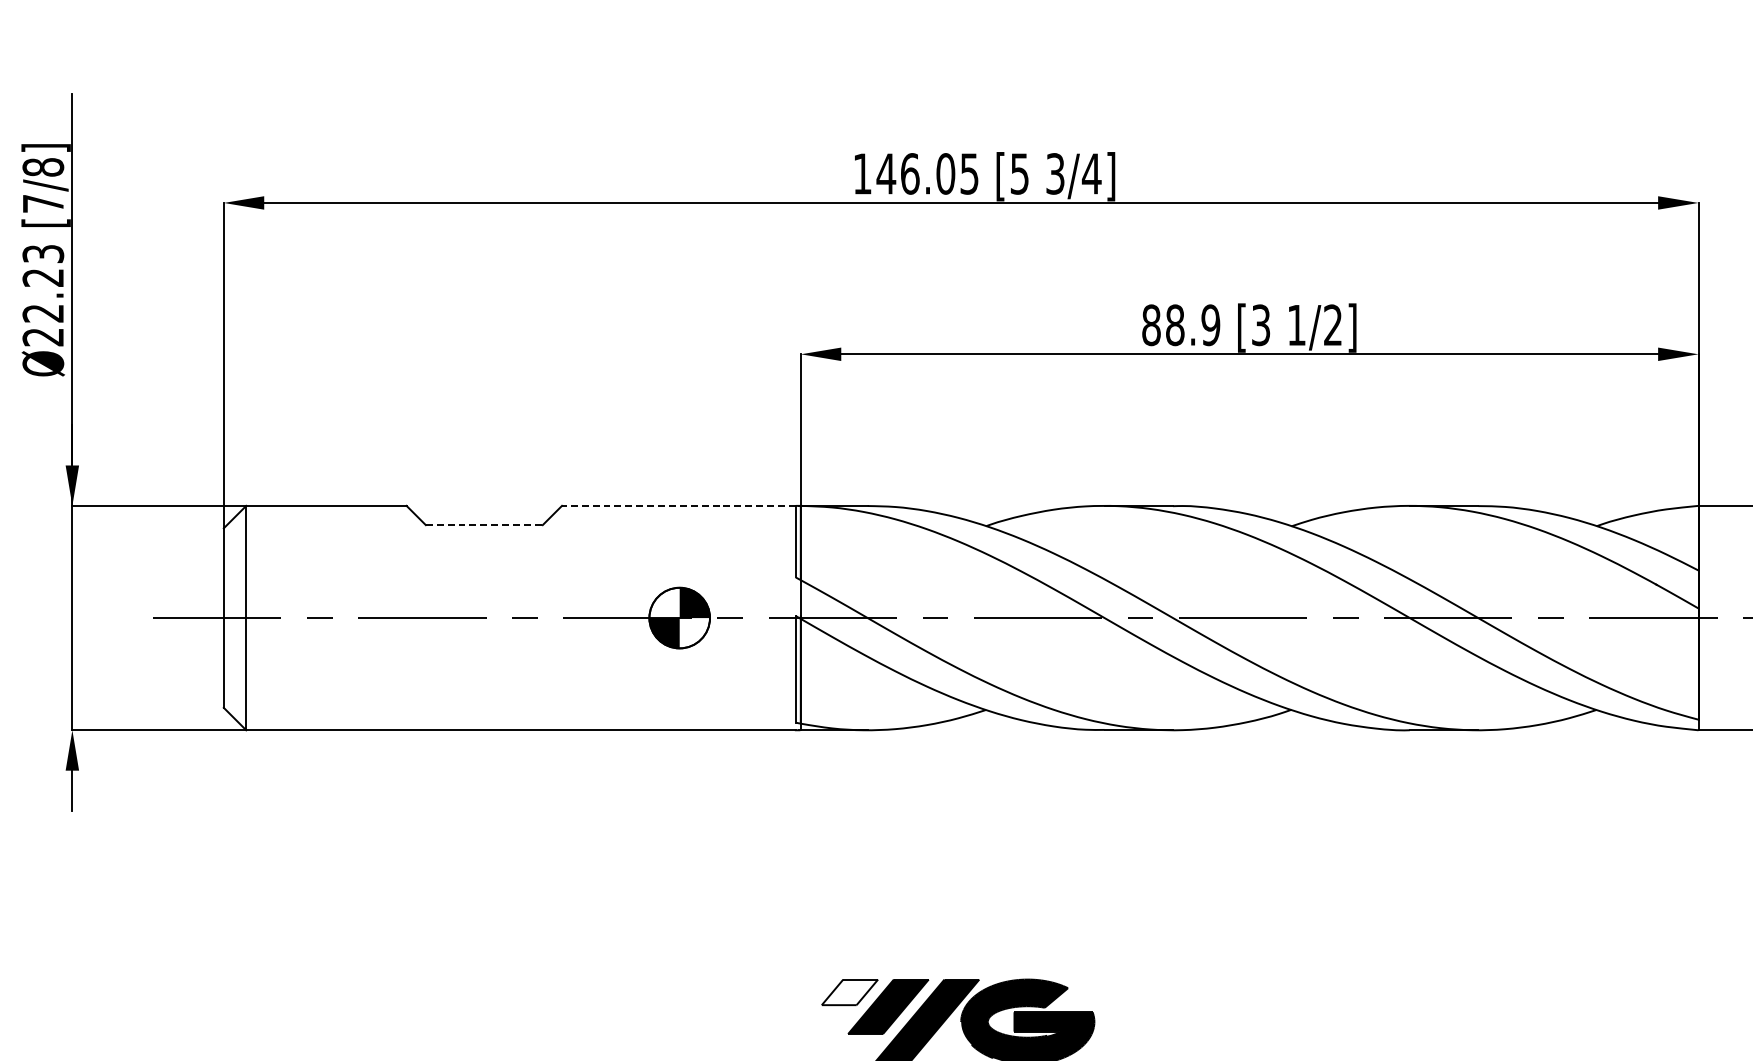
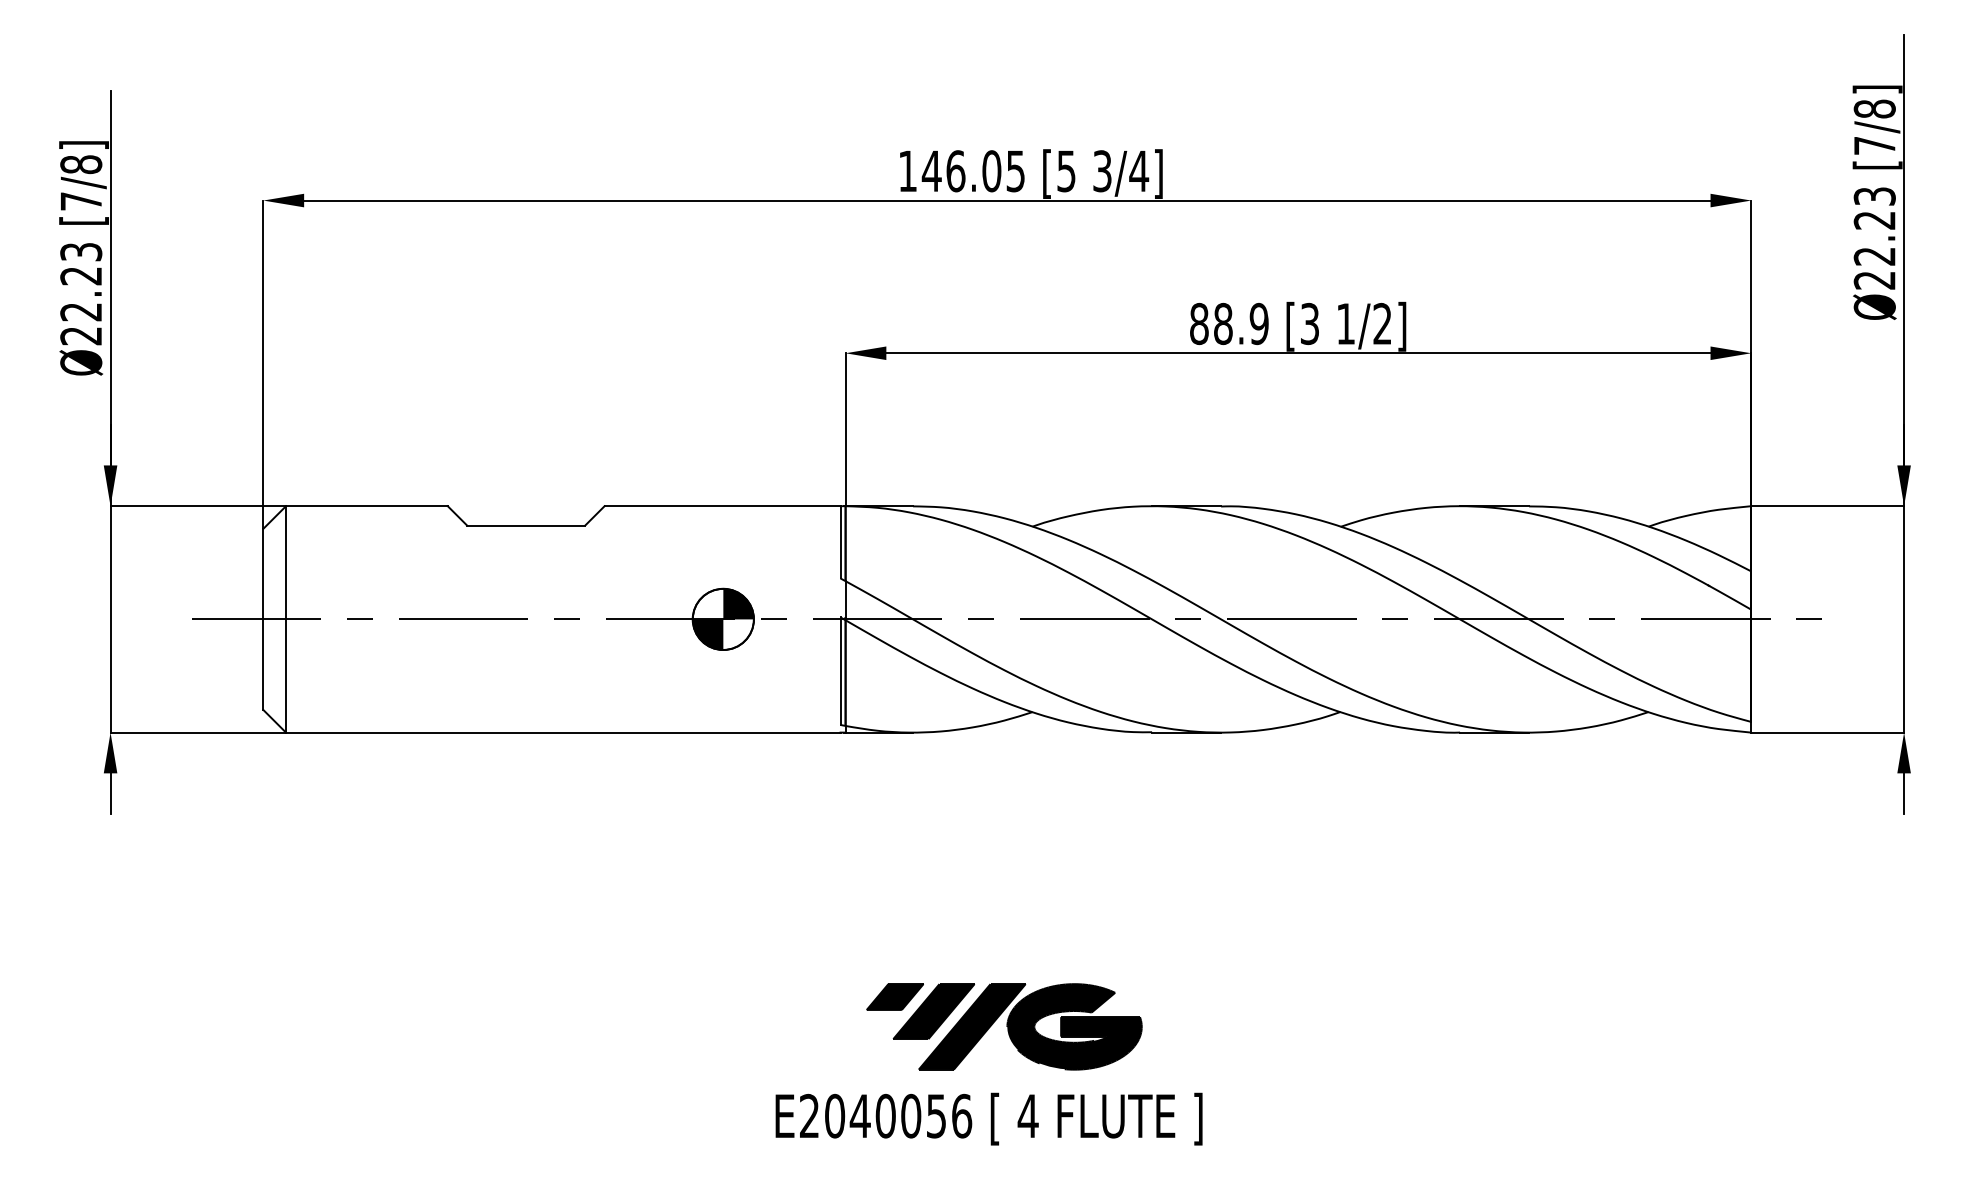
line: (678, 506) -> (722, 506), dashed -> solid
line: (484, 525) -> (526, 525), dashed -> solid
fill: (849, 991) -> (894, 996), added

